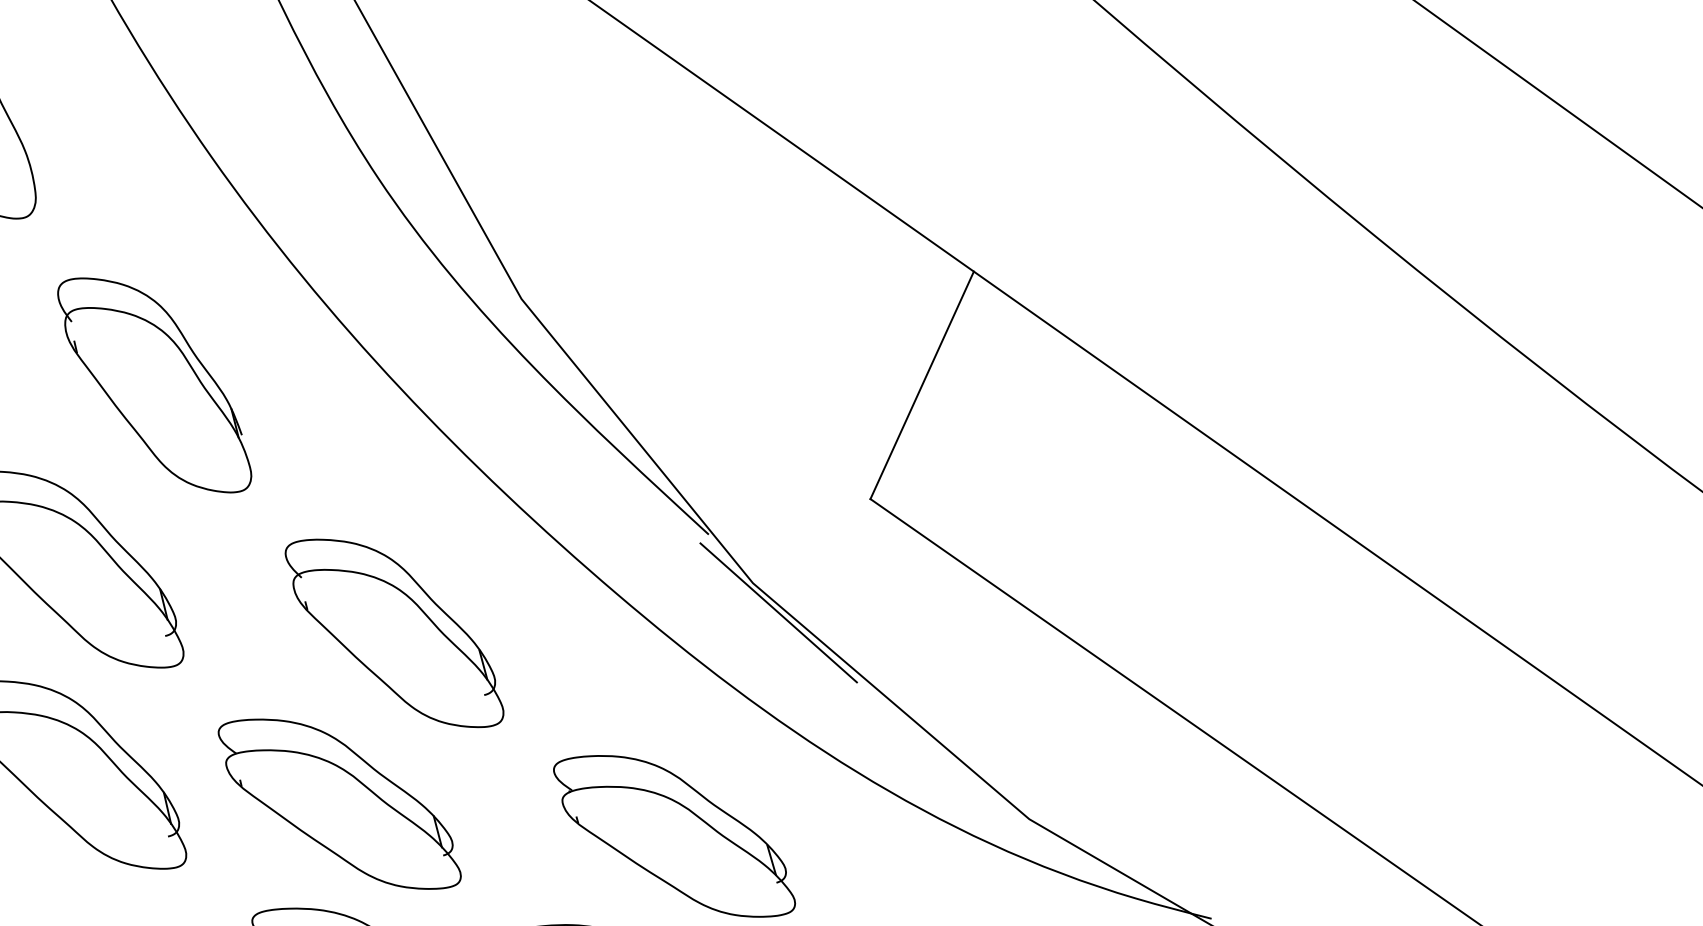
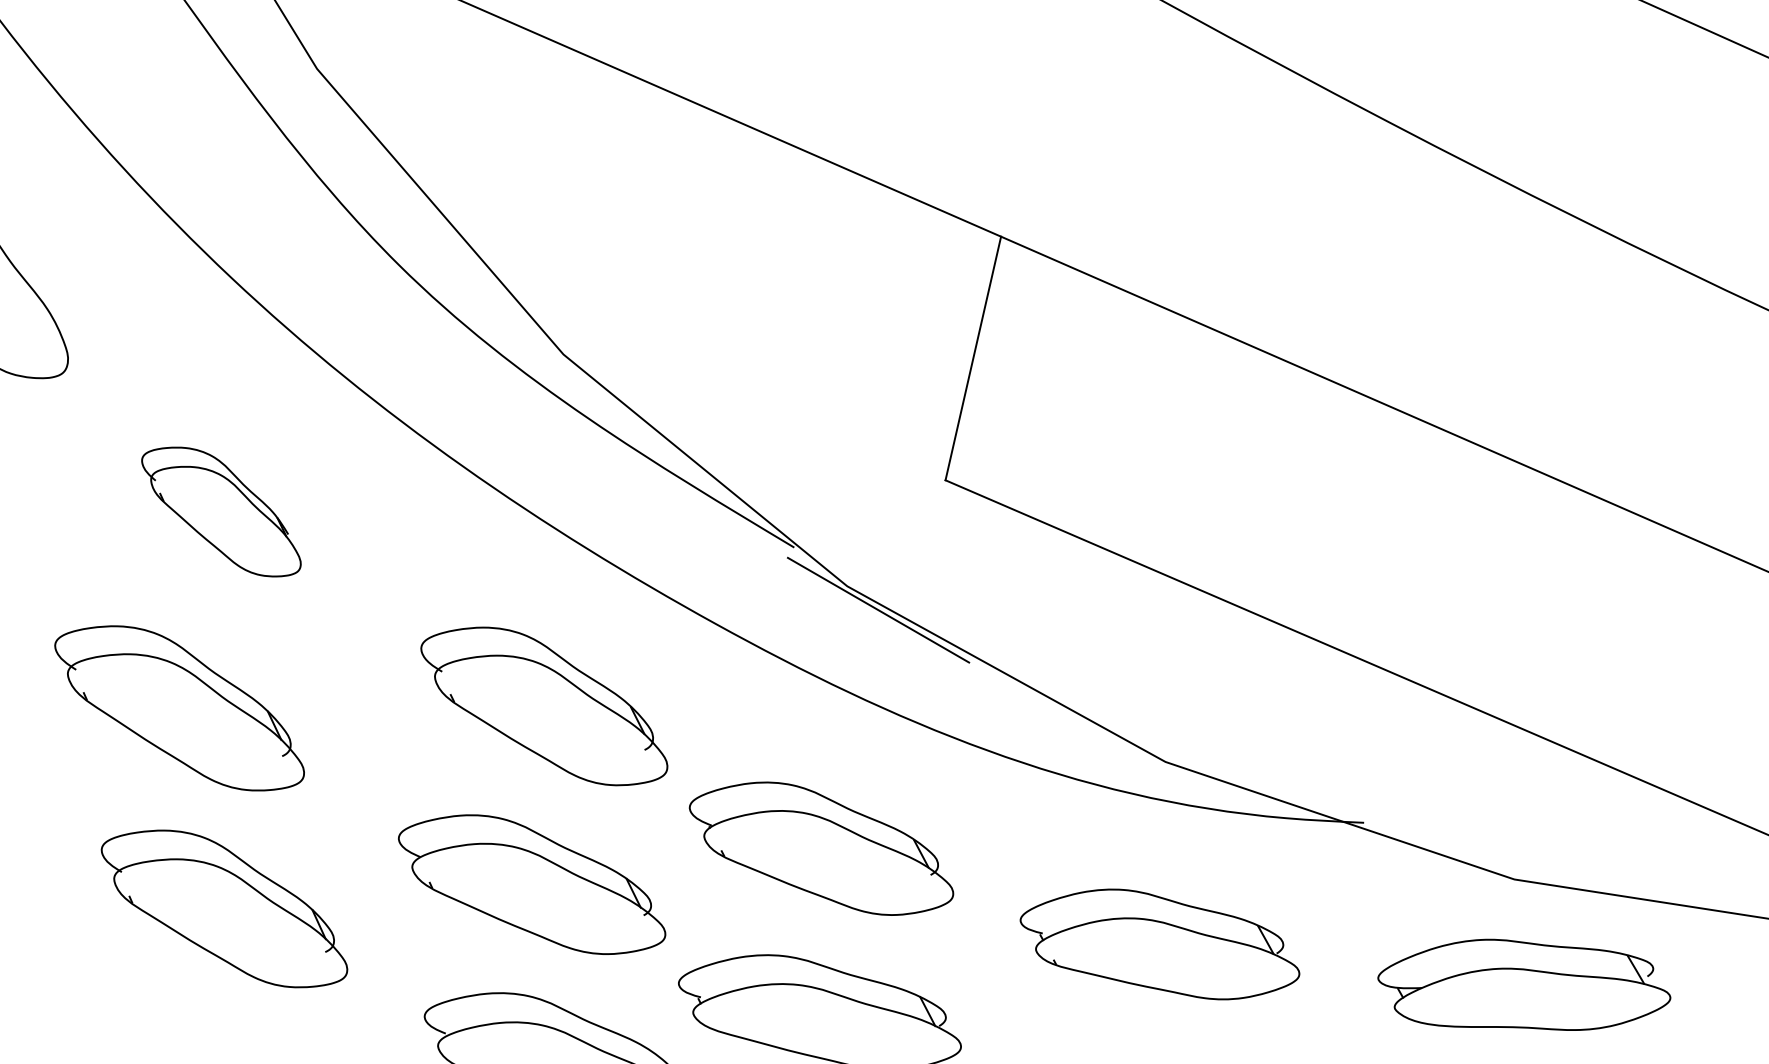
part: (154, 384) -> (221, 511), size x0.7
part: (394, 632) -> (544, 706), moved
part: (340, 802) -> (532, 884), moved

